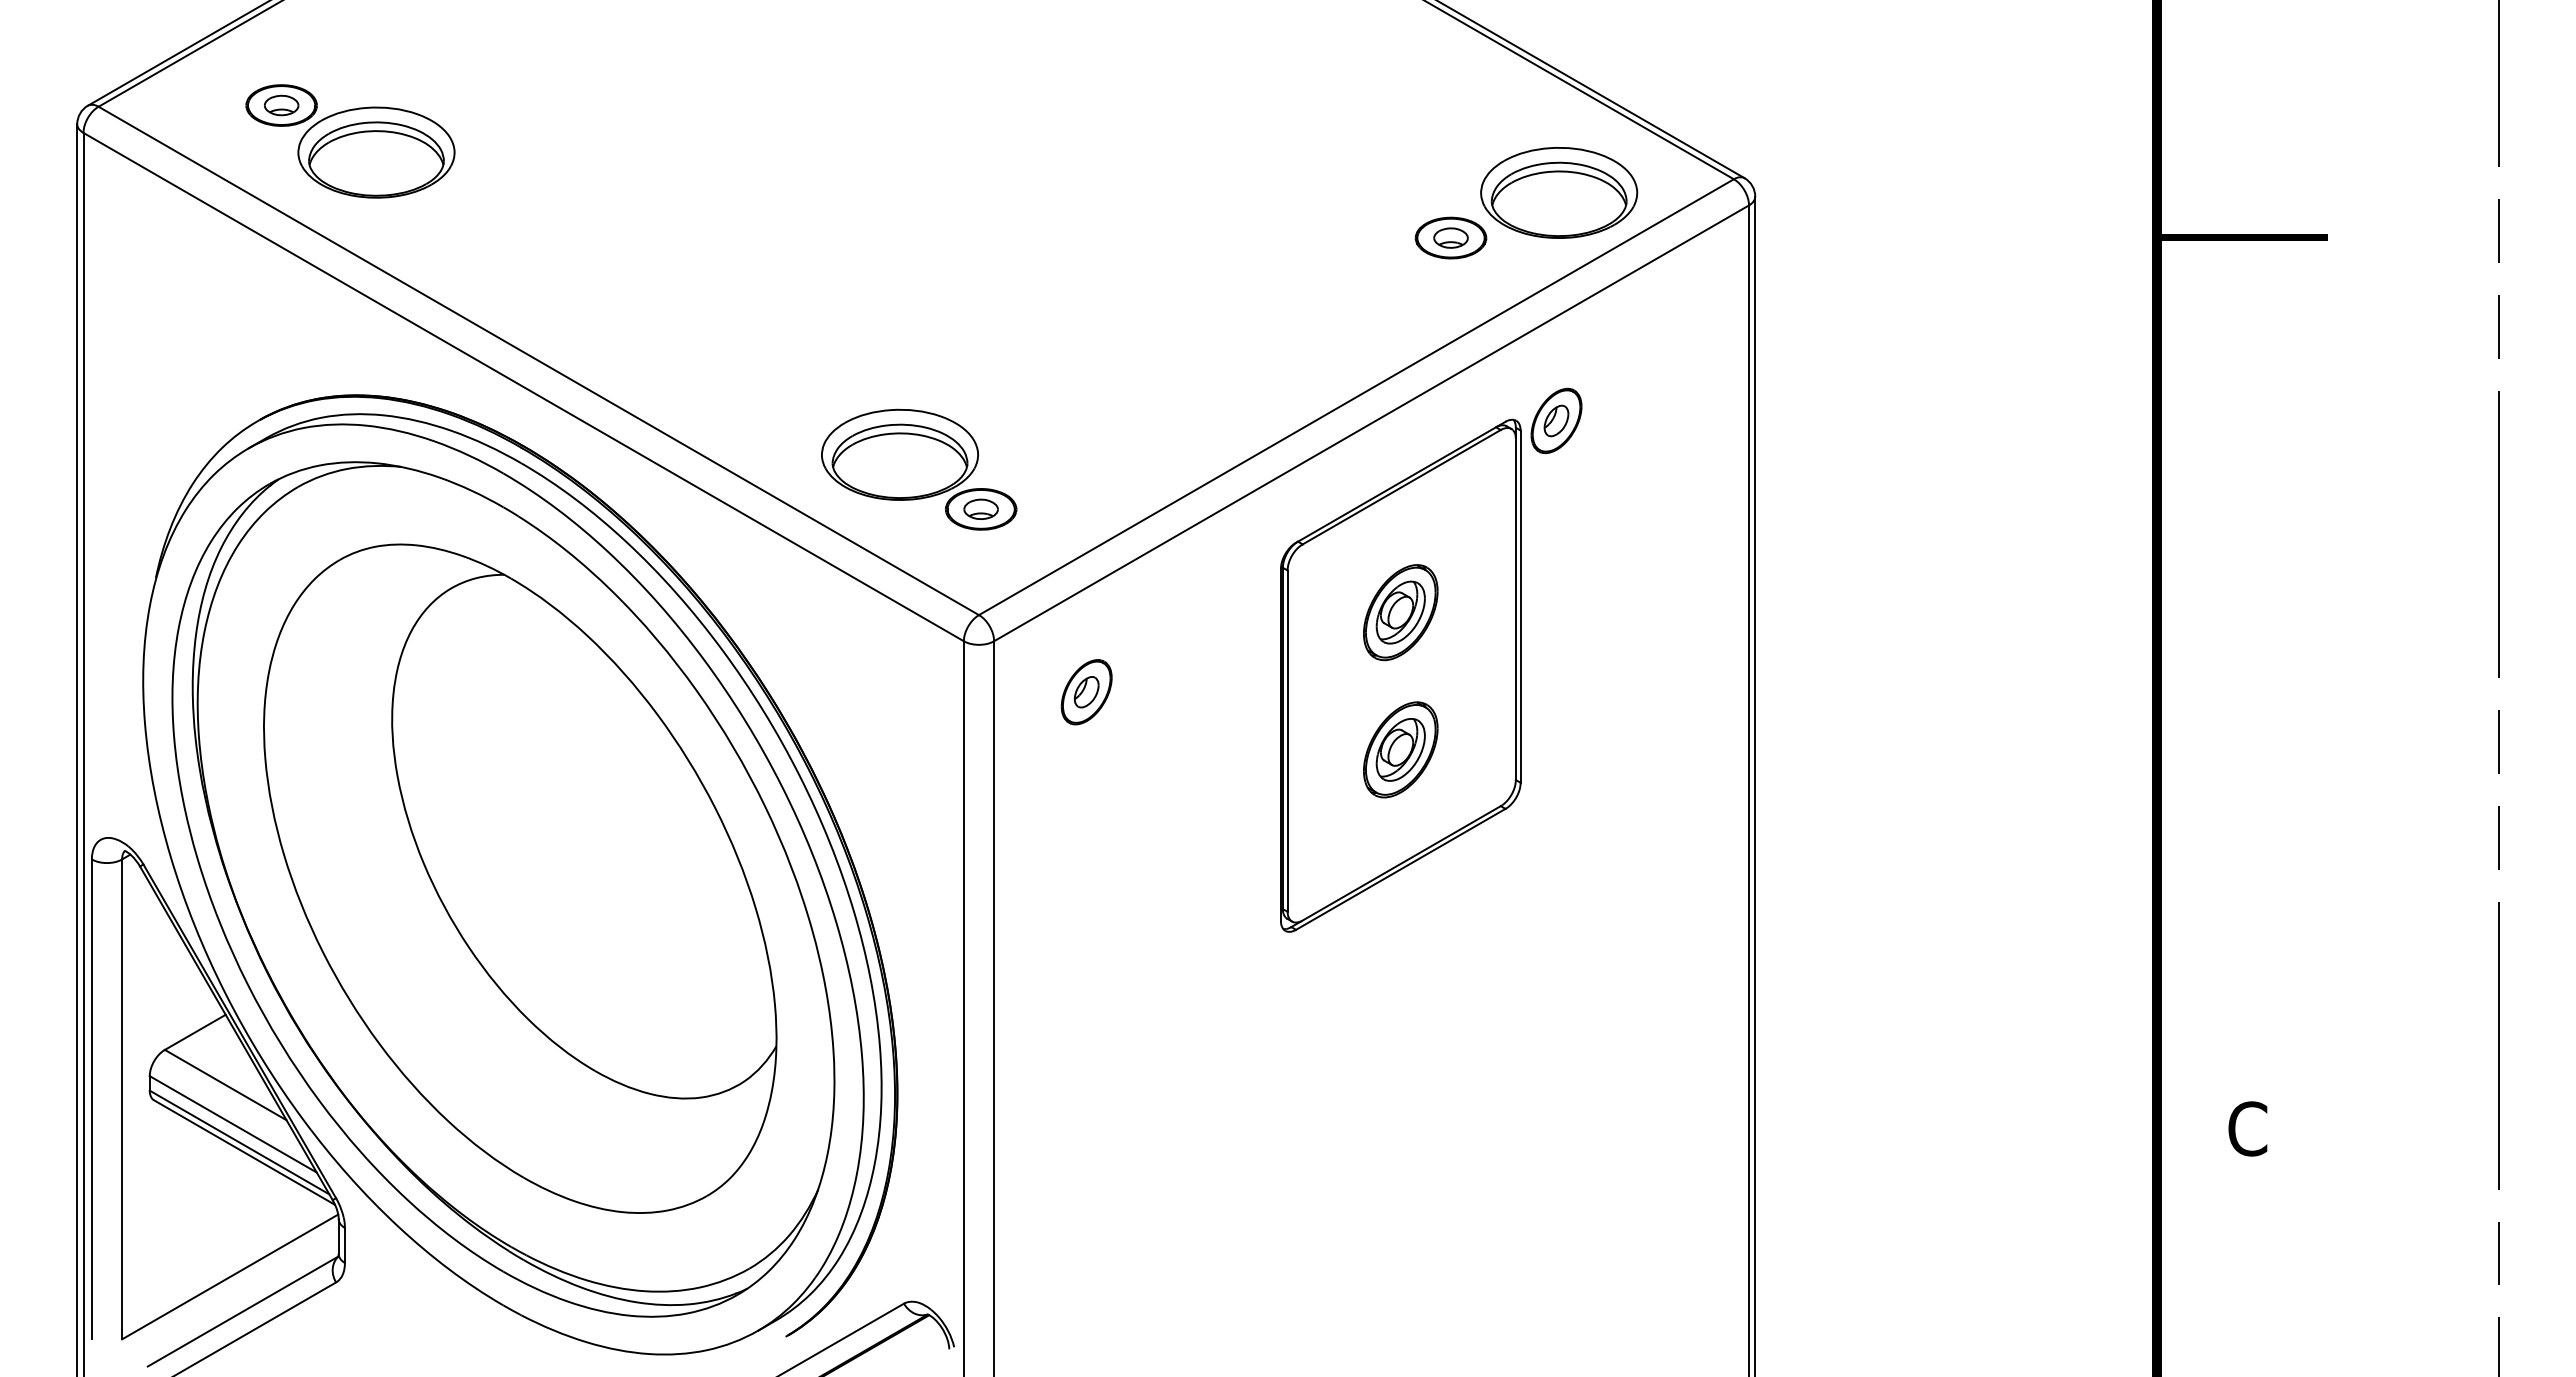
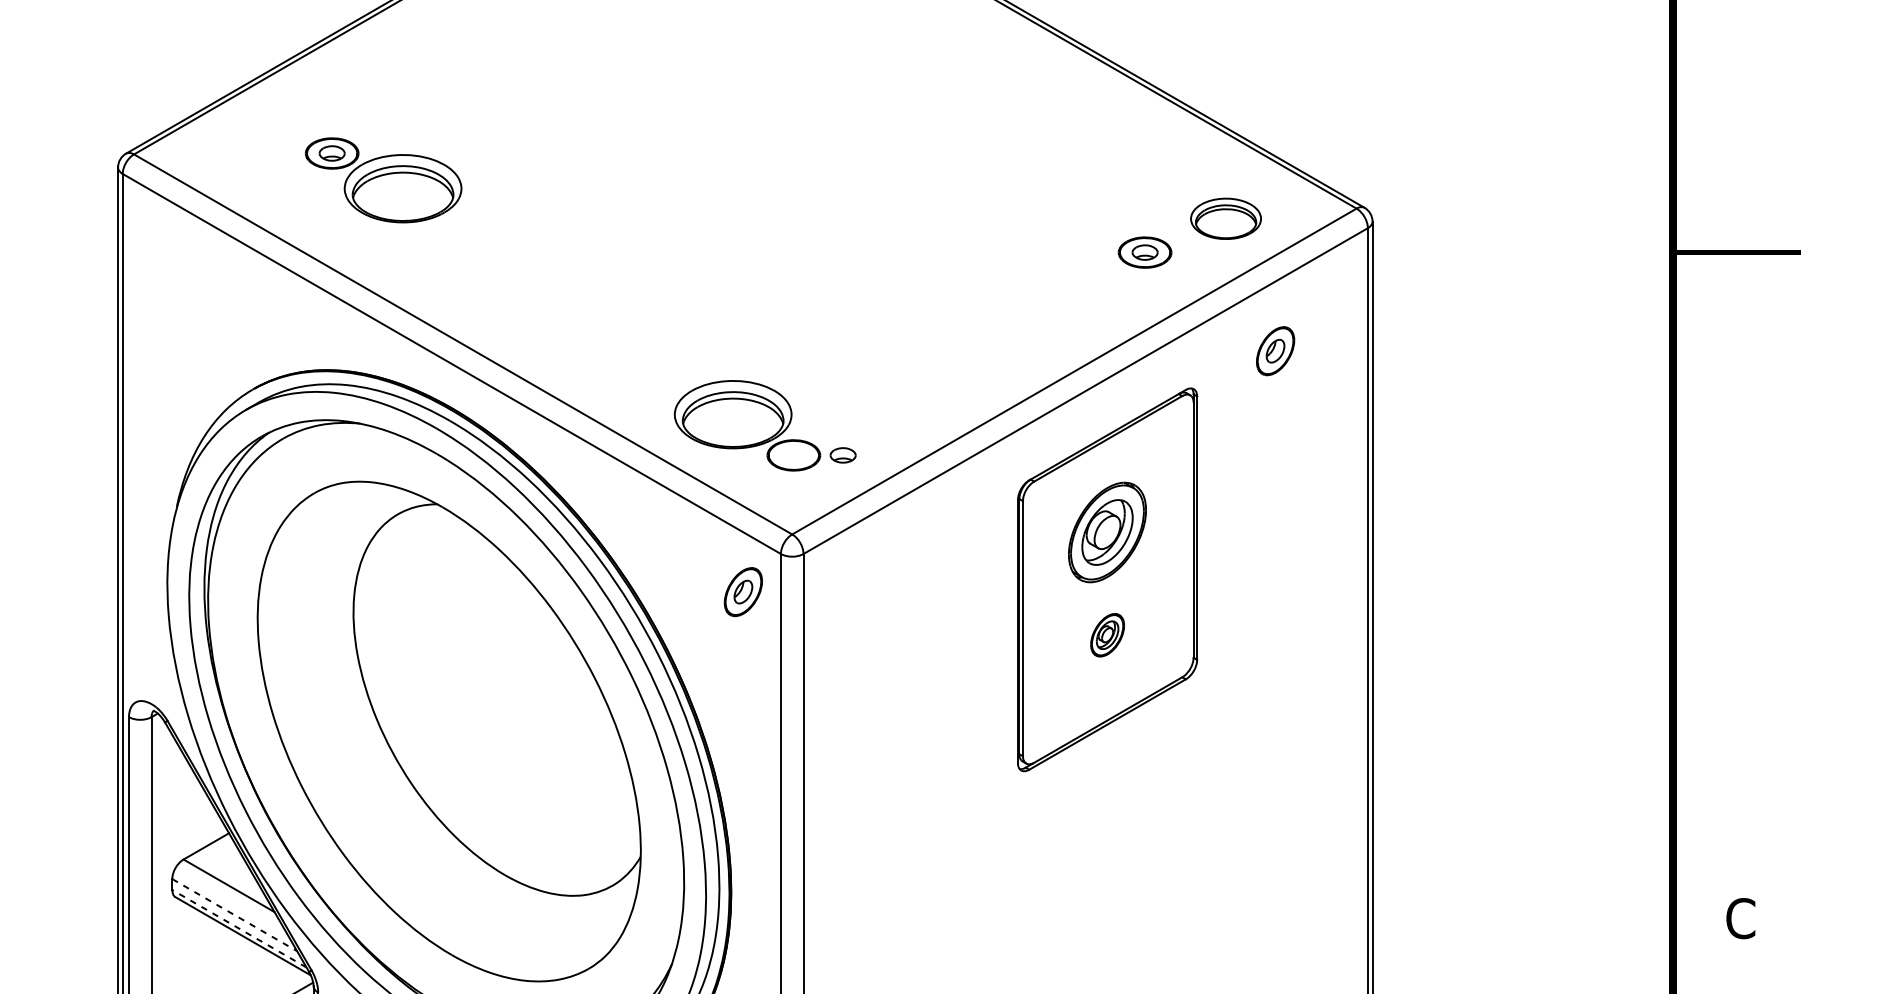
part: (350, 141) -> (383, 180), moved
part: (1559, 192) -> (1226, 218), size x0.6
part: (1556, 420) -> (1275, 350), moved
part: (980, 508) -> (842, 454), moved
part: (1400, 612) -> (1107, 532), size x1.4
part: (1086, 692) -> (743, 592), moved
part: (1400, 749) -> (1107, 634), size x0.6
line: (233, 1124) -> (234, 915), solid -> dashed
line: (239, 1142) -> (239, 928), solid -> dashed

